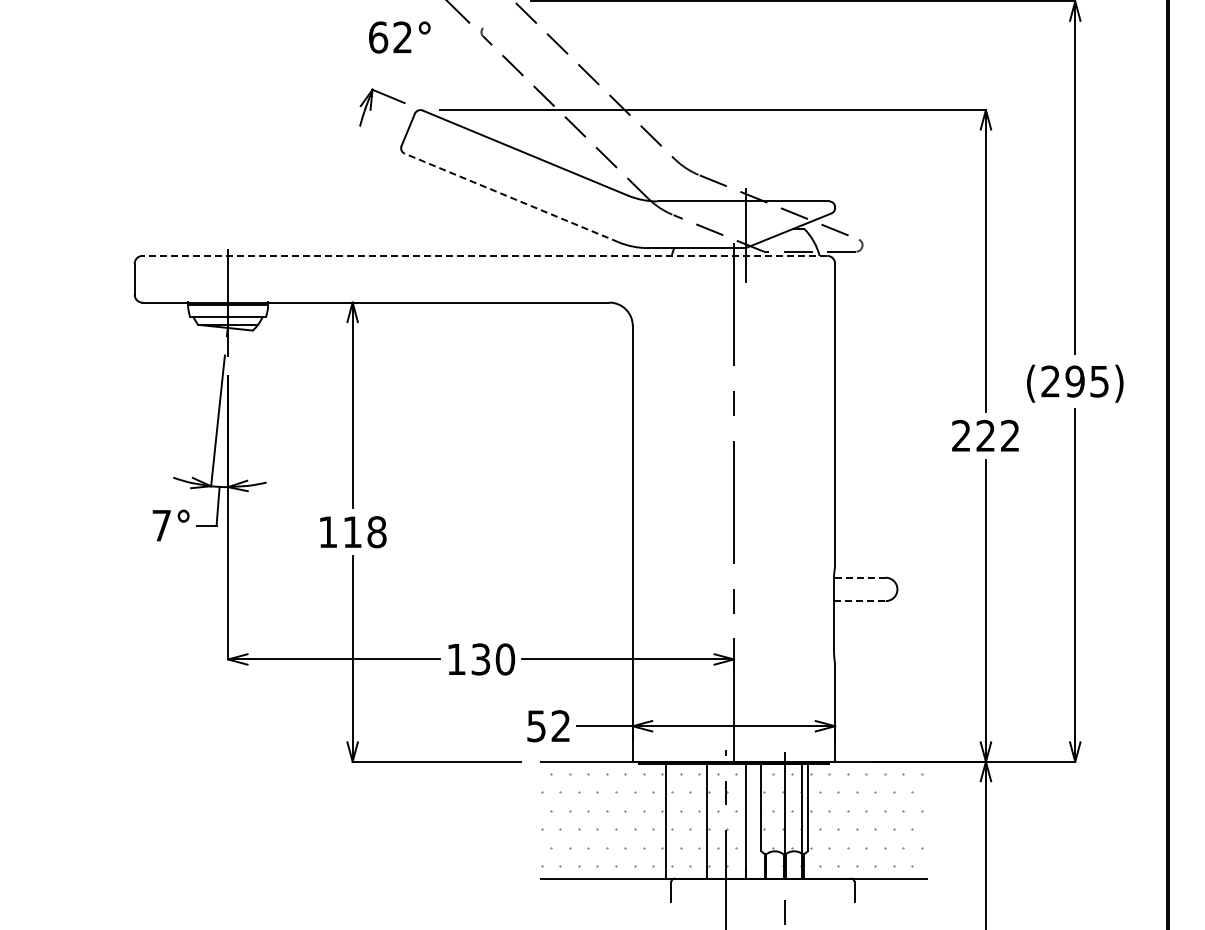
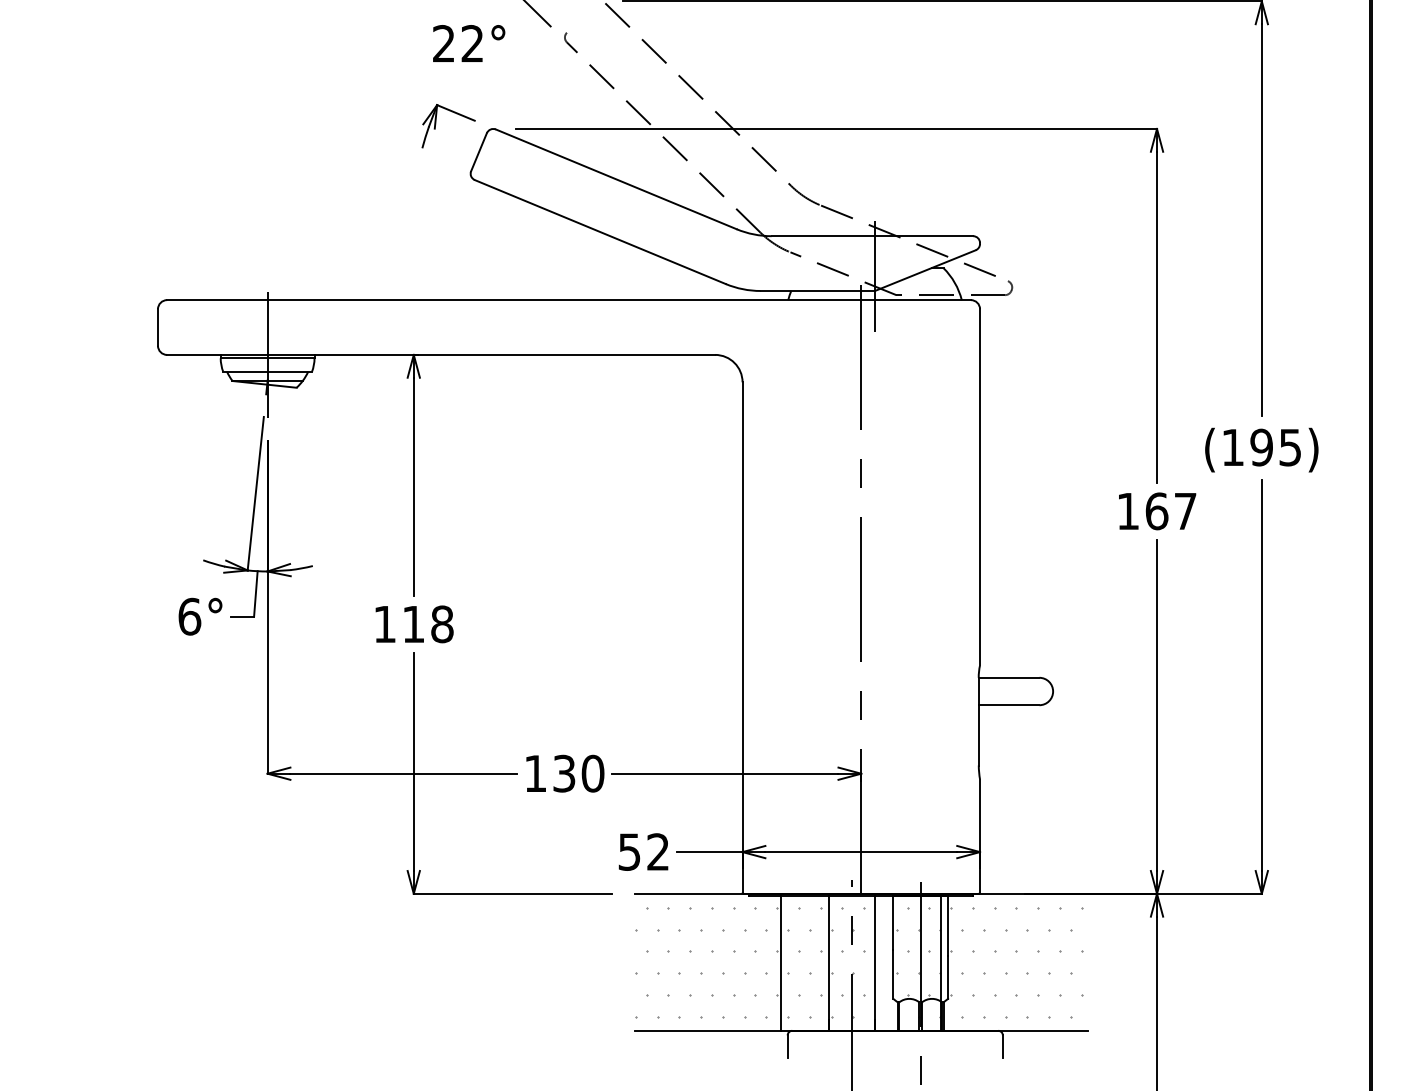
text: (378, 37) -> (444, 43), 62° -> 22°
line: (511, 197) -> (600, 231), dashed -> solid
line: (484, 255) -> (568, 299), dashed -> solid
text: (1050, 381) -> (1232, 447), (295) -> (195)
text: (985, 435) -> (1156, 510), 222 -> 167
text: (161, 525) -> (189, 616), 7° -> 6°
line: (859, 577) -> (1008, 677), dashed -> solid
line: (859, 601) -> (1008, 705), dashed -> solid

